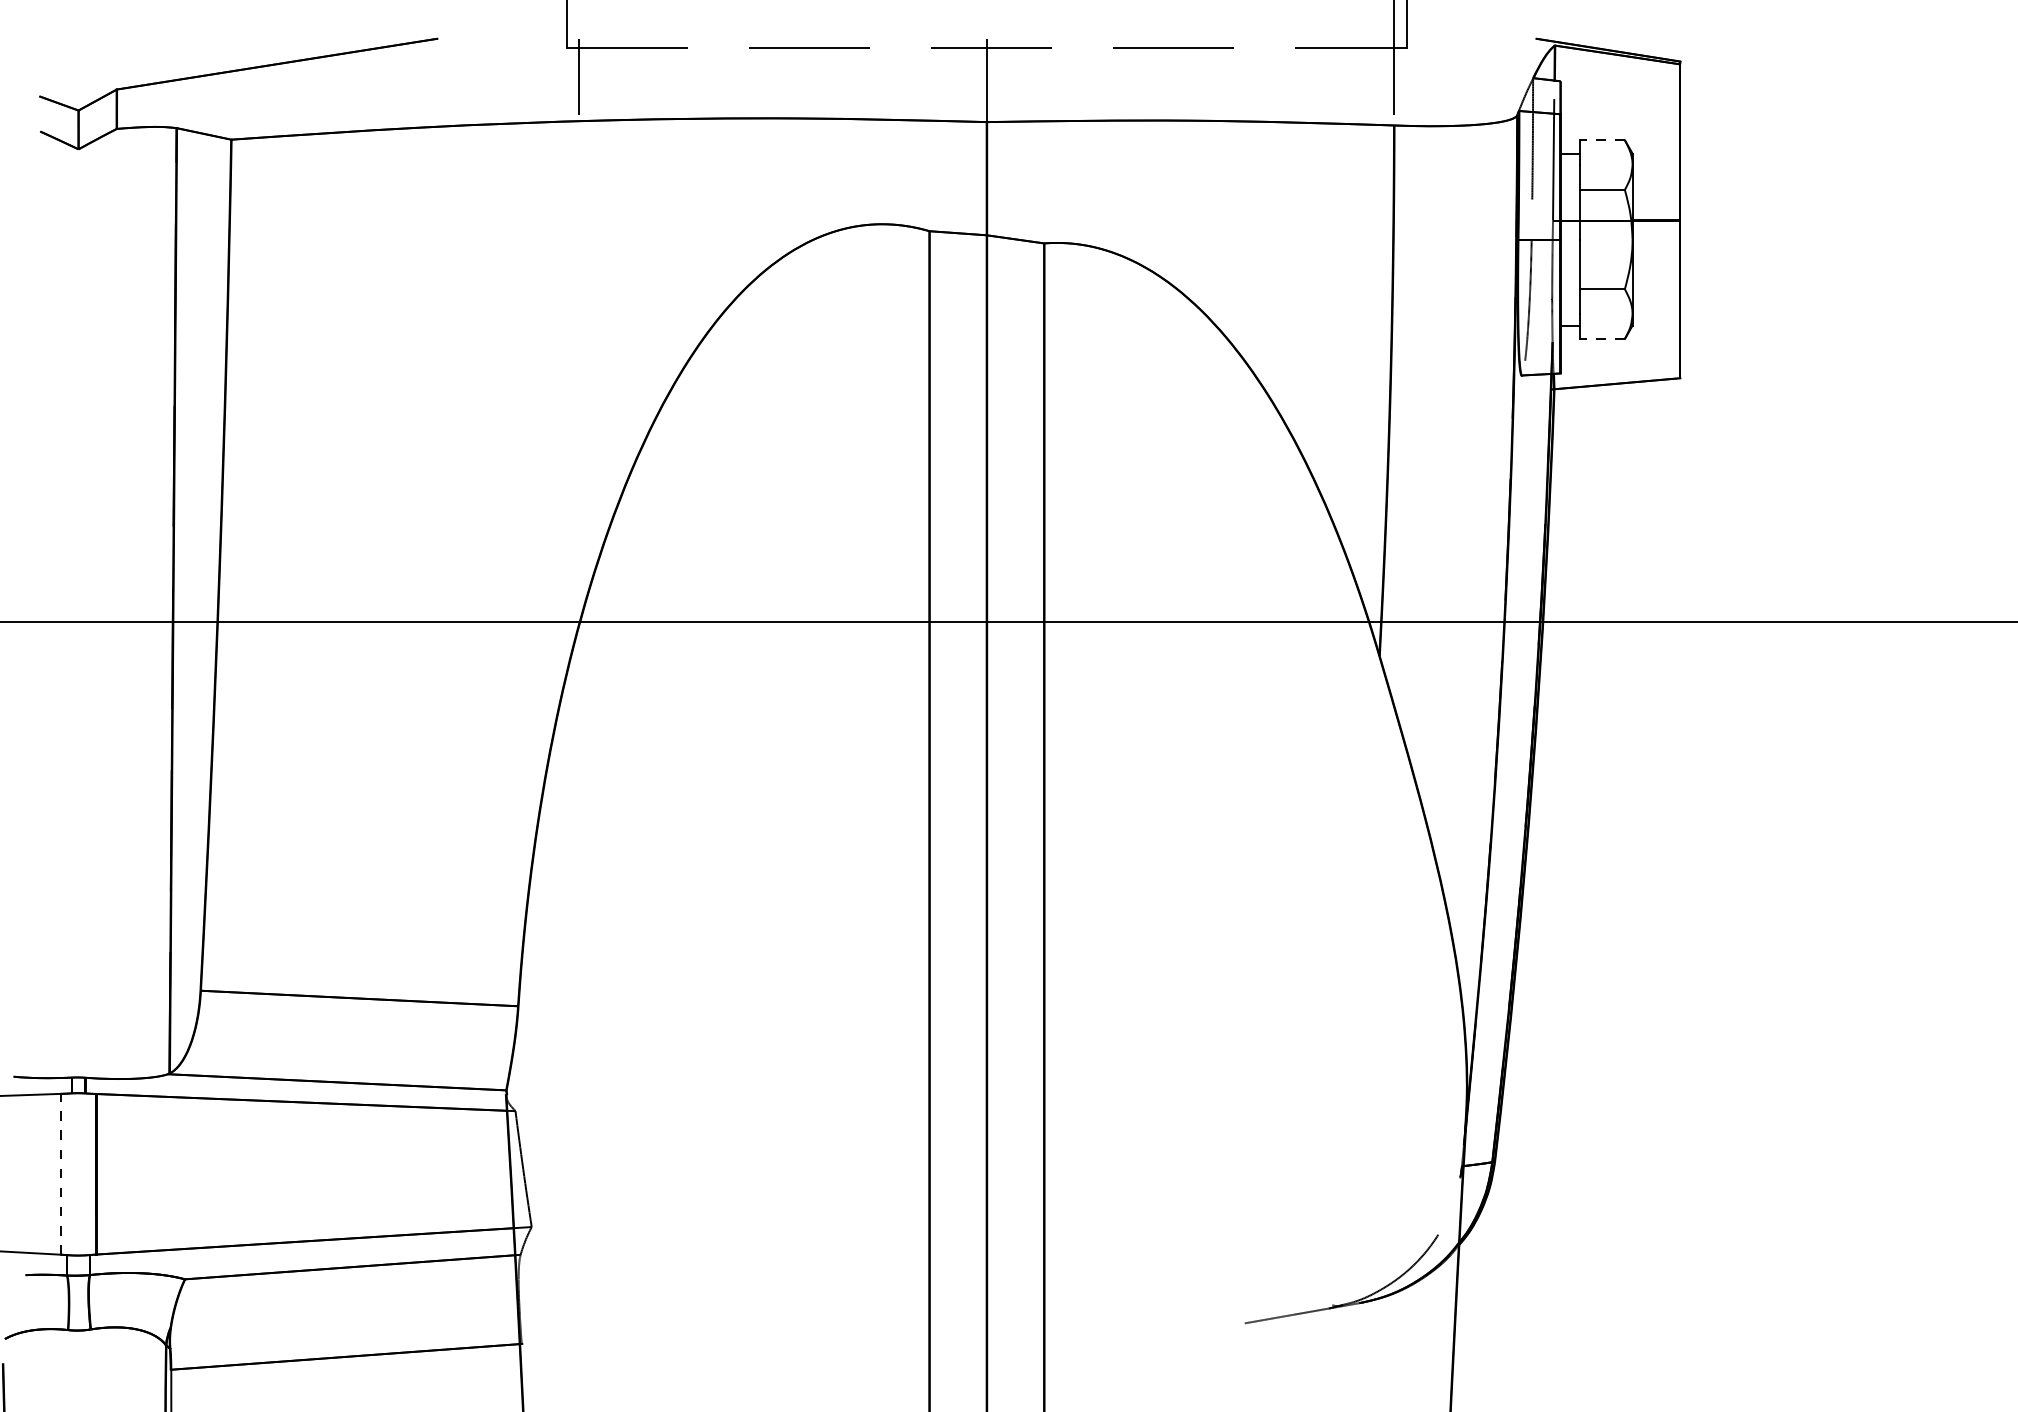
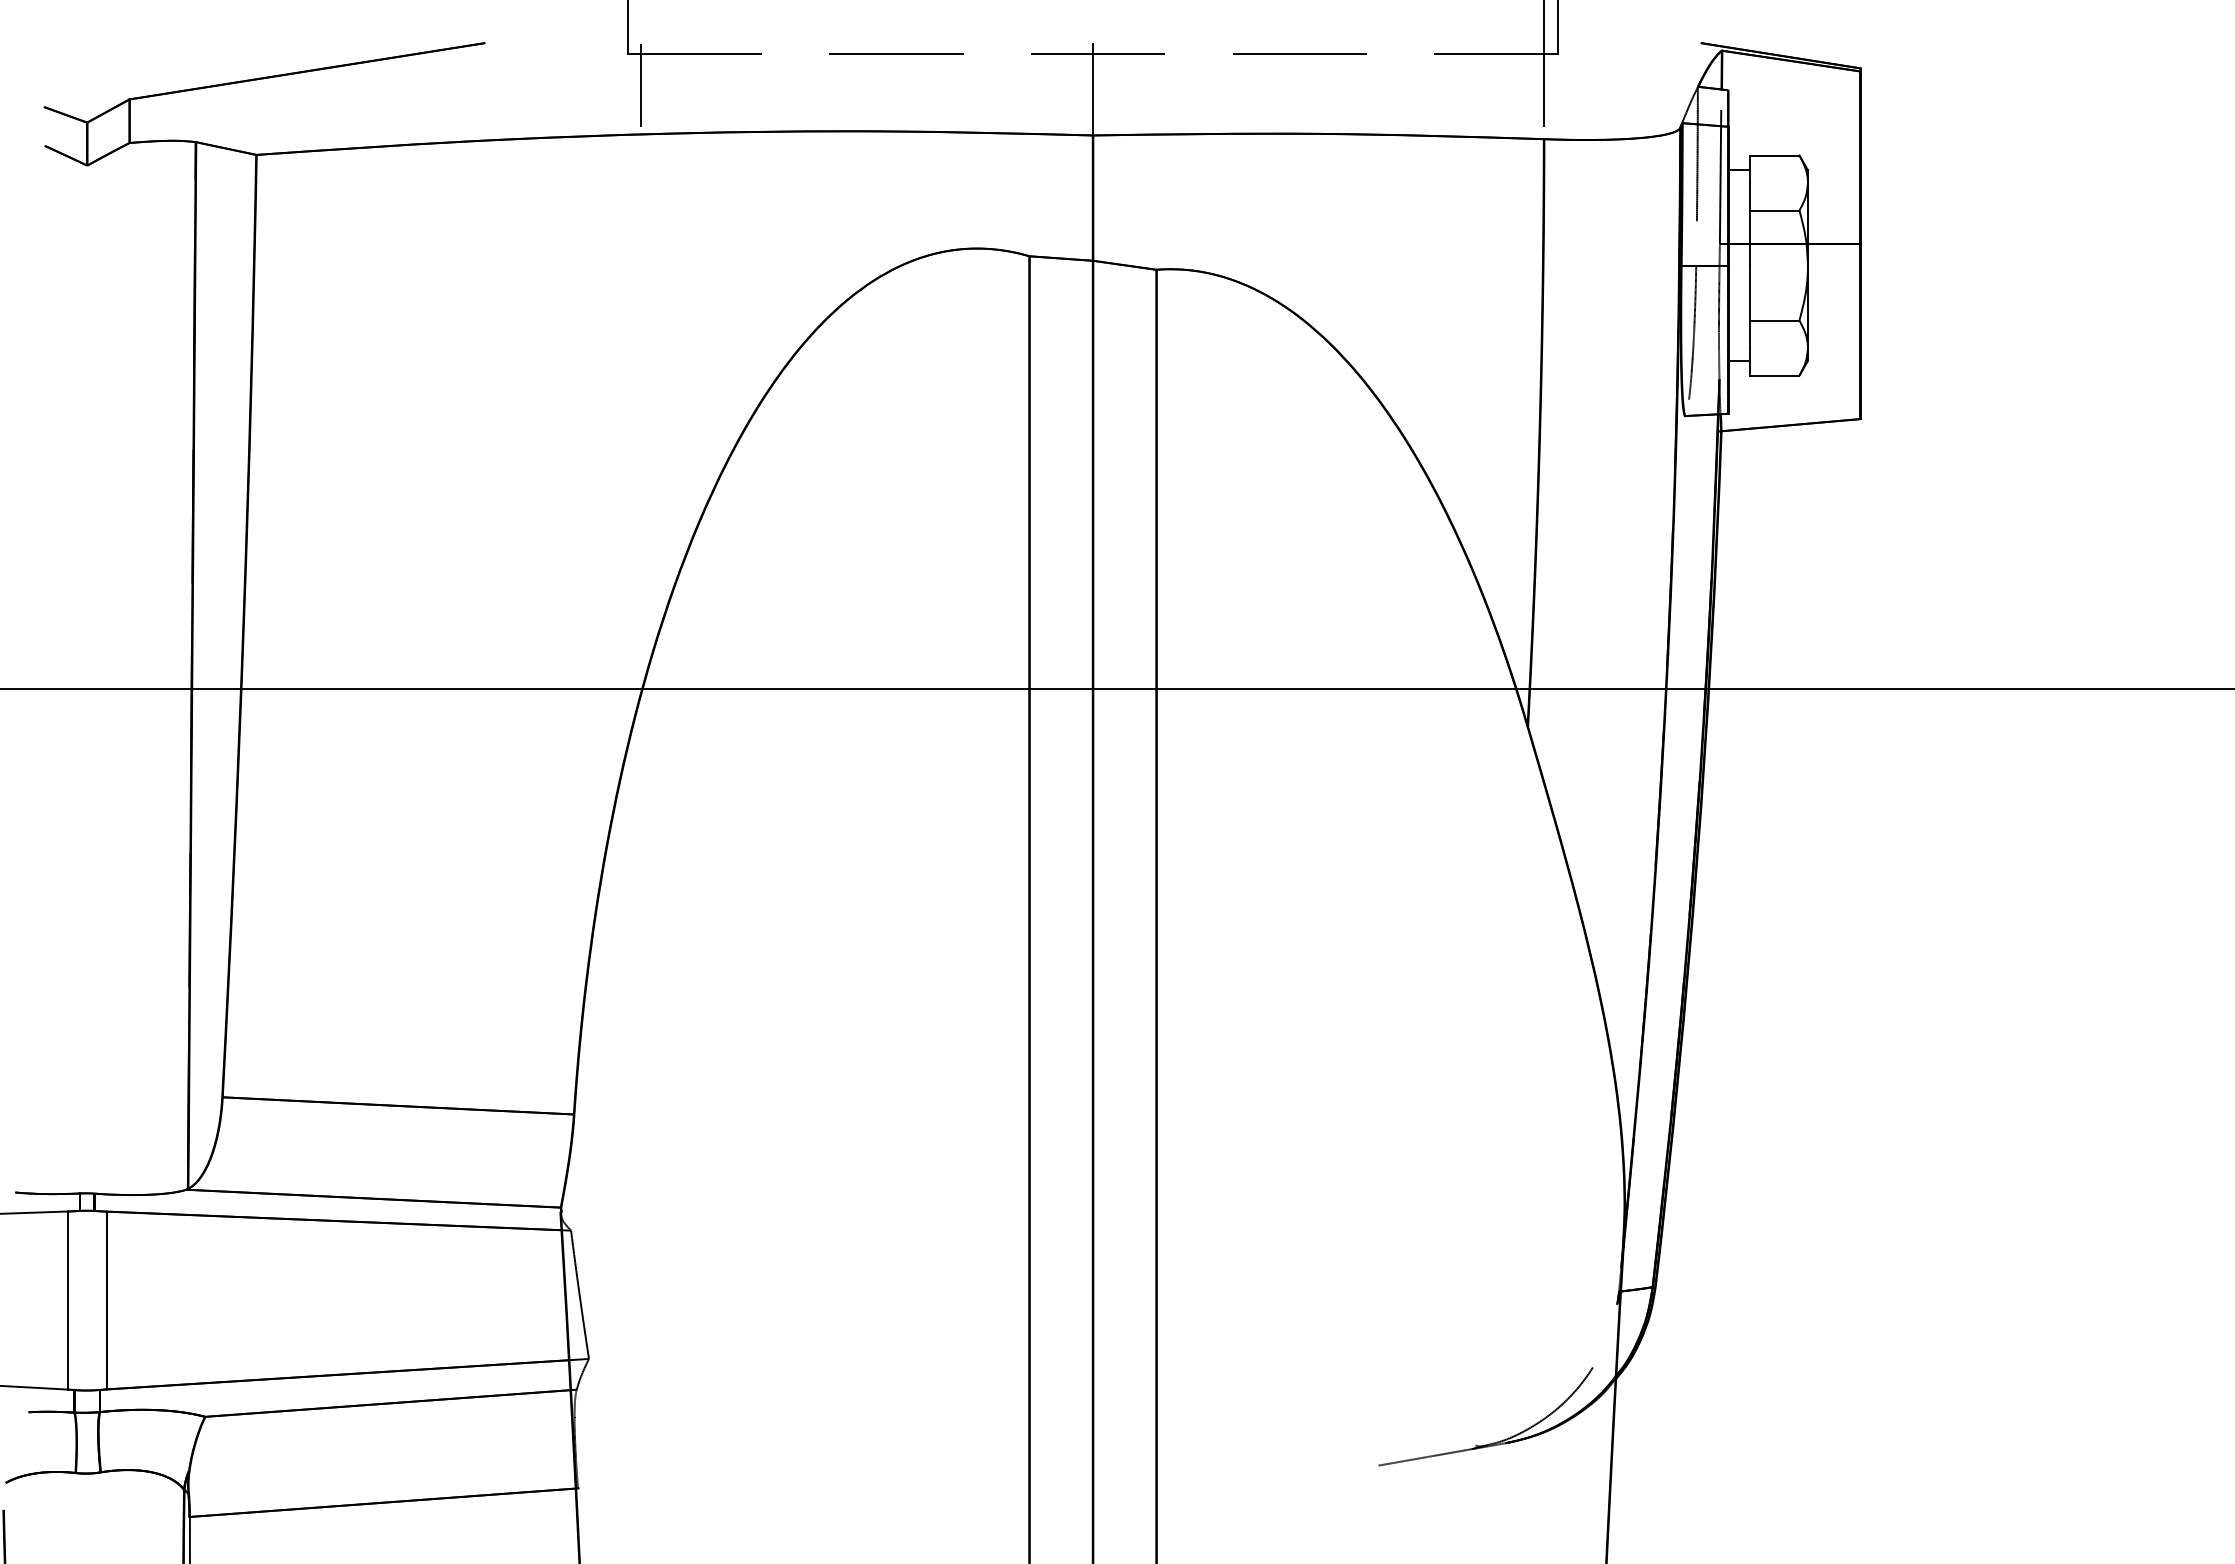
line: (1602, 140) -> (1774, 155), dashed -> solid
line: (1602, 338) -> (1774, 375), dashed -> solid
line: (60, 1174) -> (67, 1300), dashed -> solid

